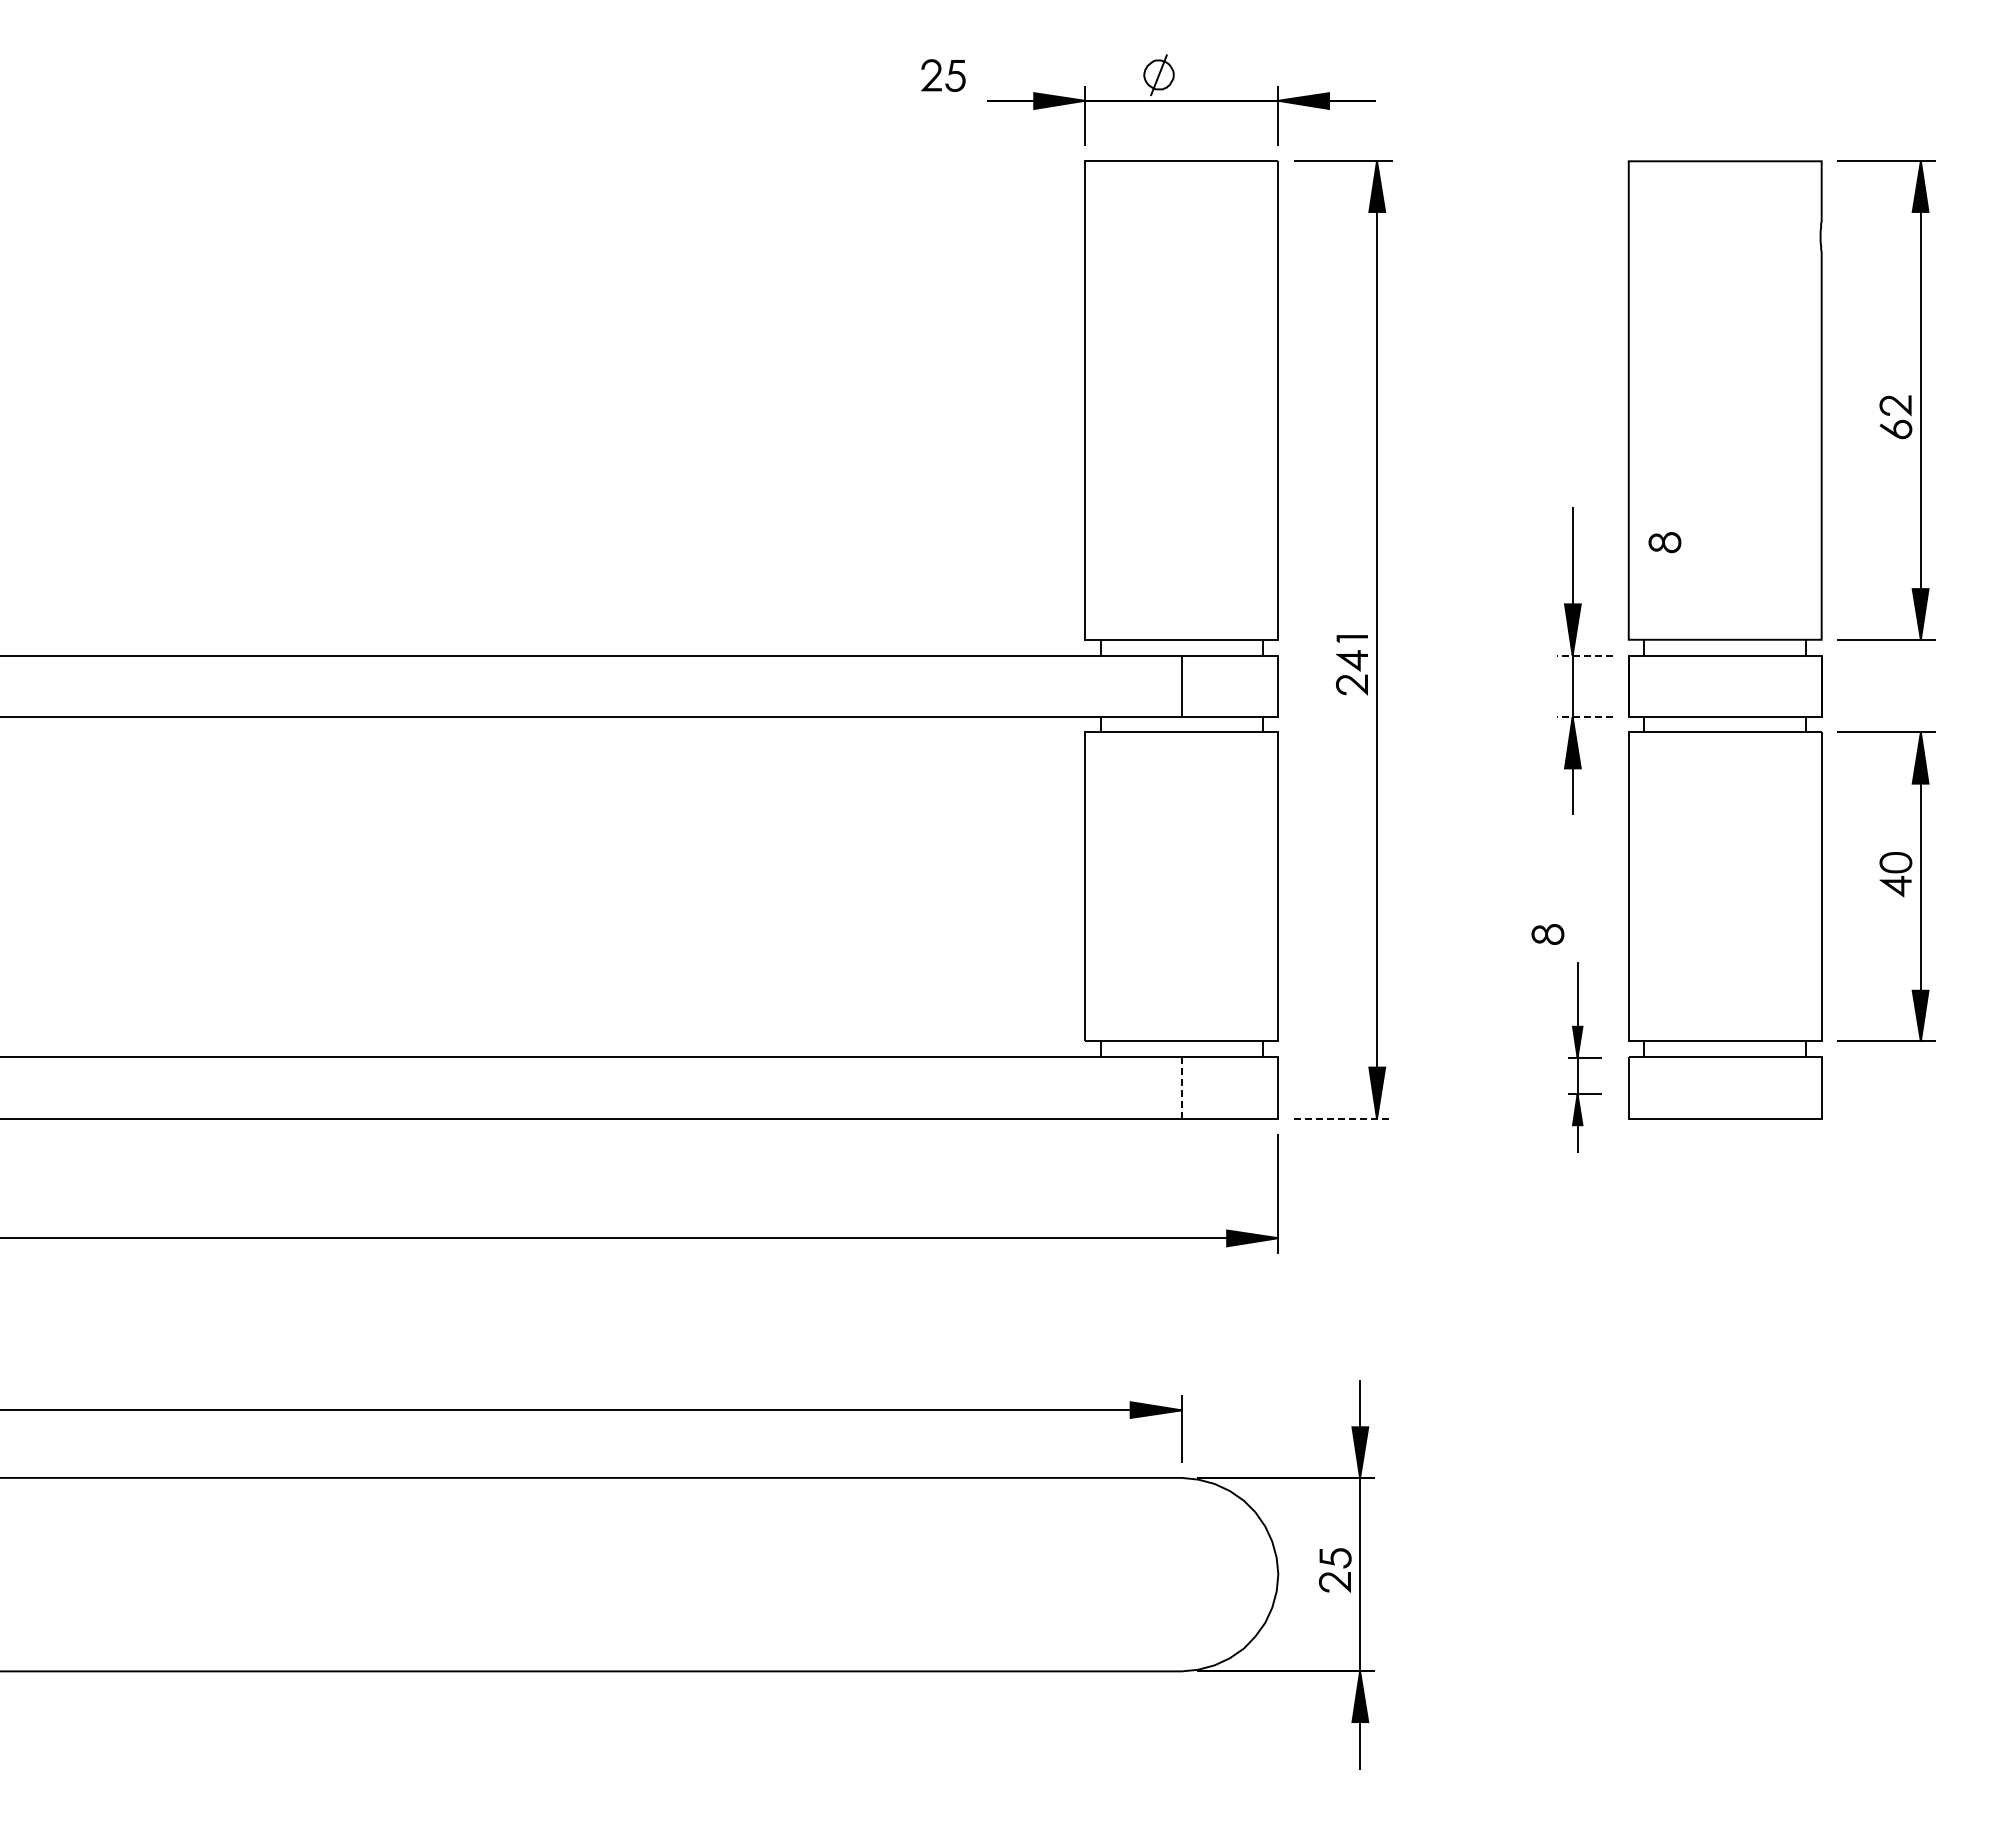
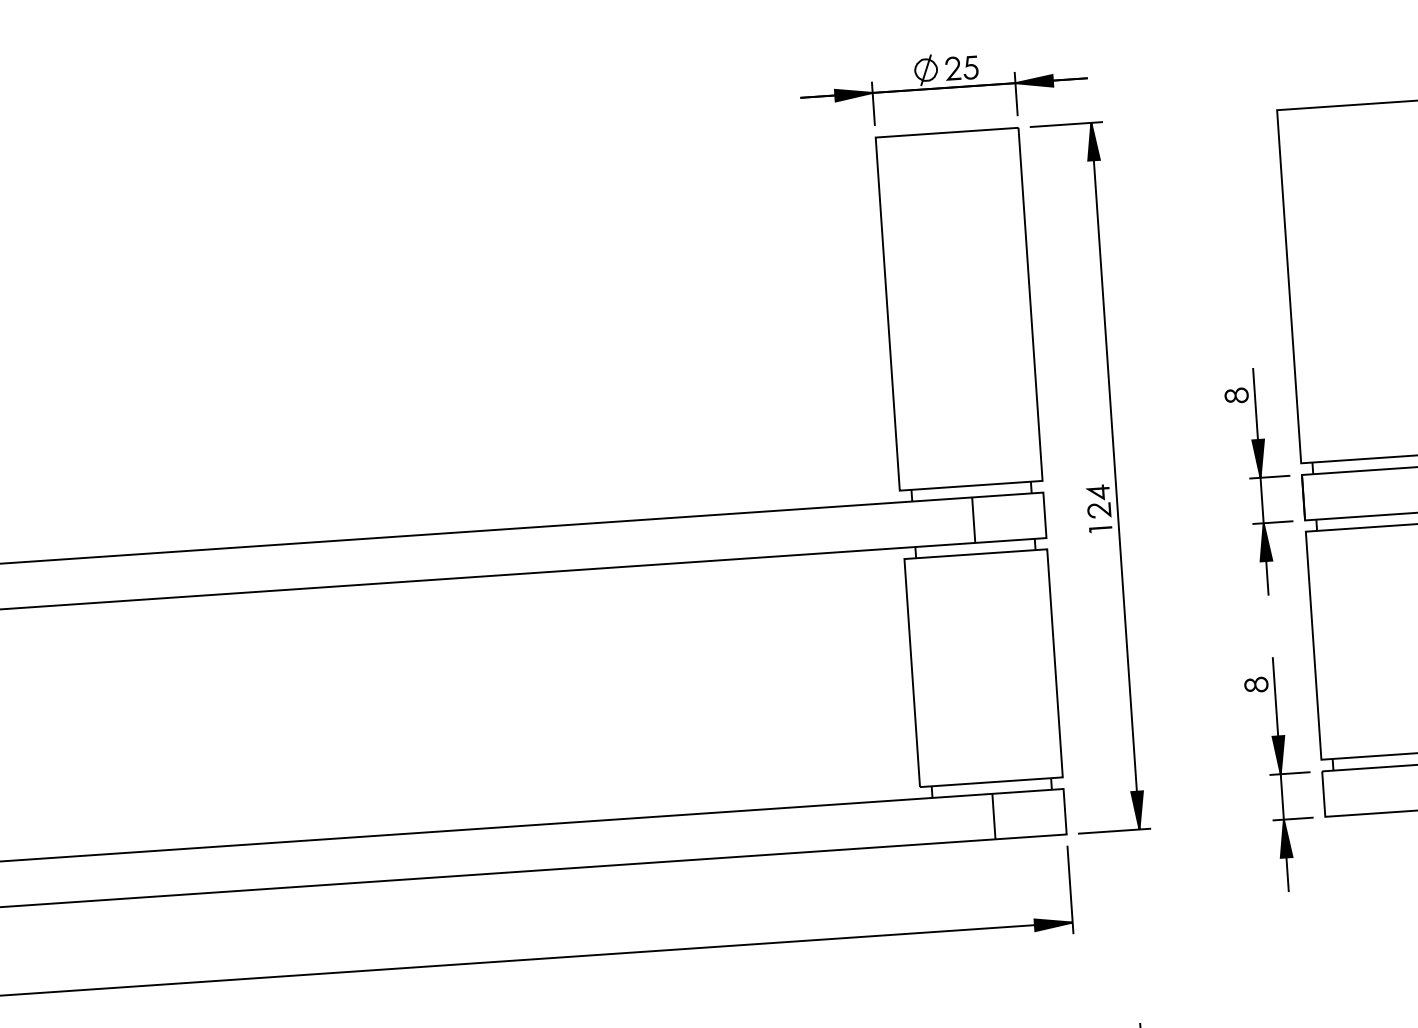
part: (943, 75) -> (961, 68), moved
part: (1664, 542) -> (1236, 395), moved
part: (1351, 638) -> (1100, 529), moved
line: (1585, 655) -> (1270, 477), dashed -> solid
line: (1585, 717) -> (1273, 522), dashed -> solid
part: (1584, 1057) -> (1289, 773), size x1.67
line: (1181, 1088) -> (993, 816), dashed -> solid
line: (1343, 1118) -> (1114, 830), dashed -> solid

